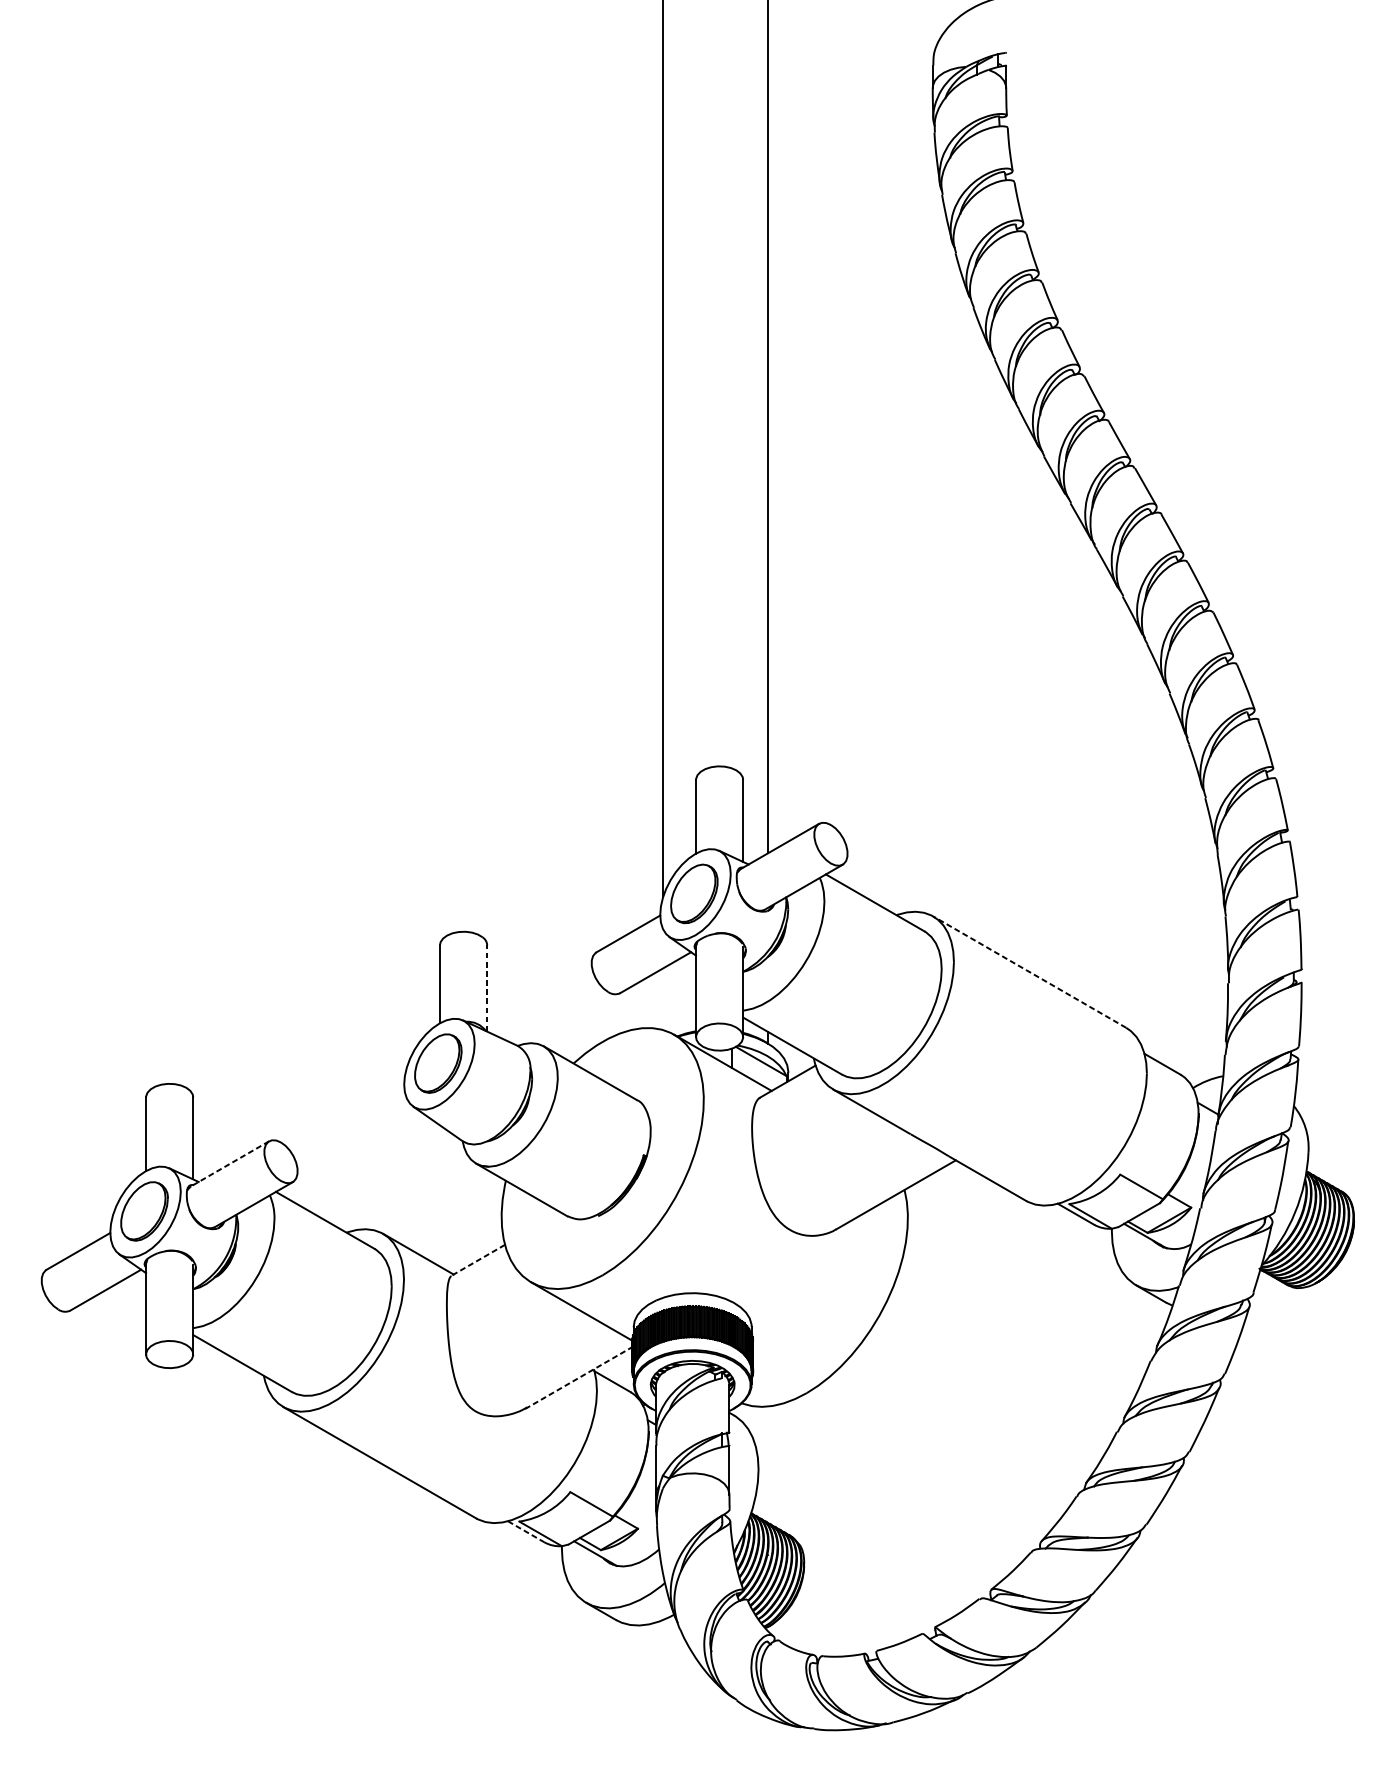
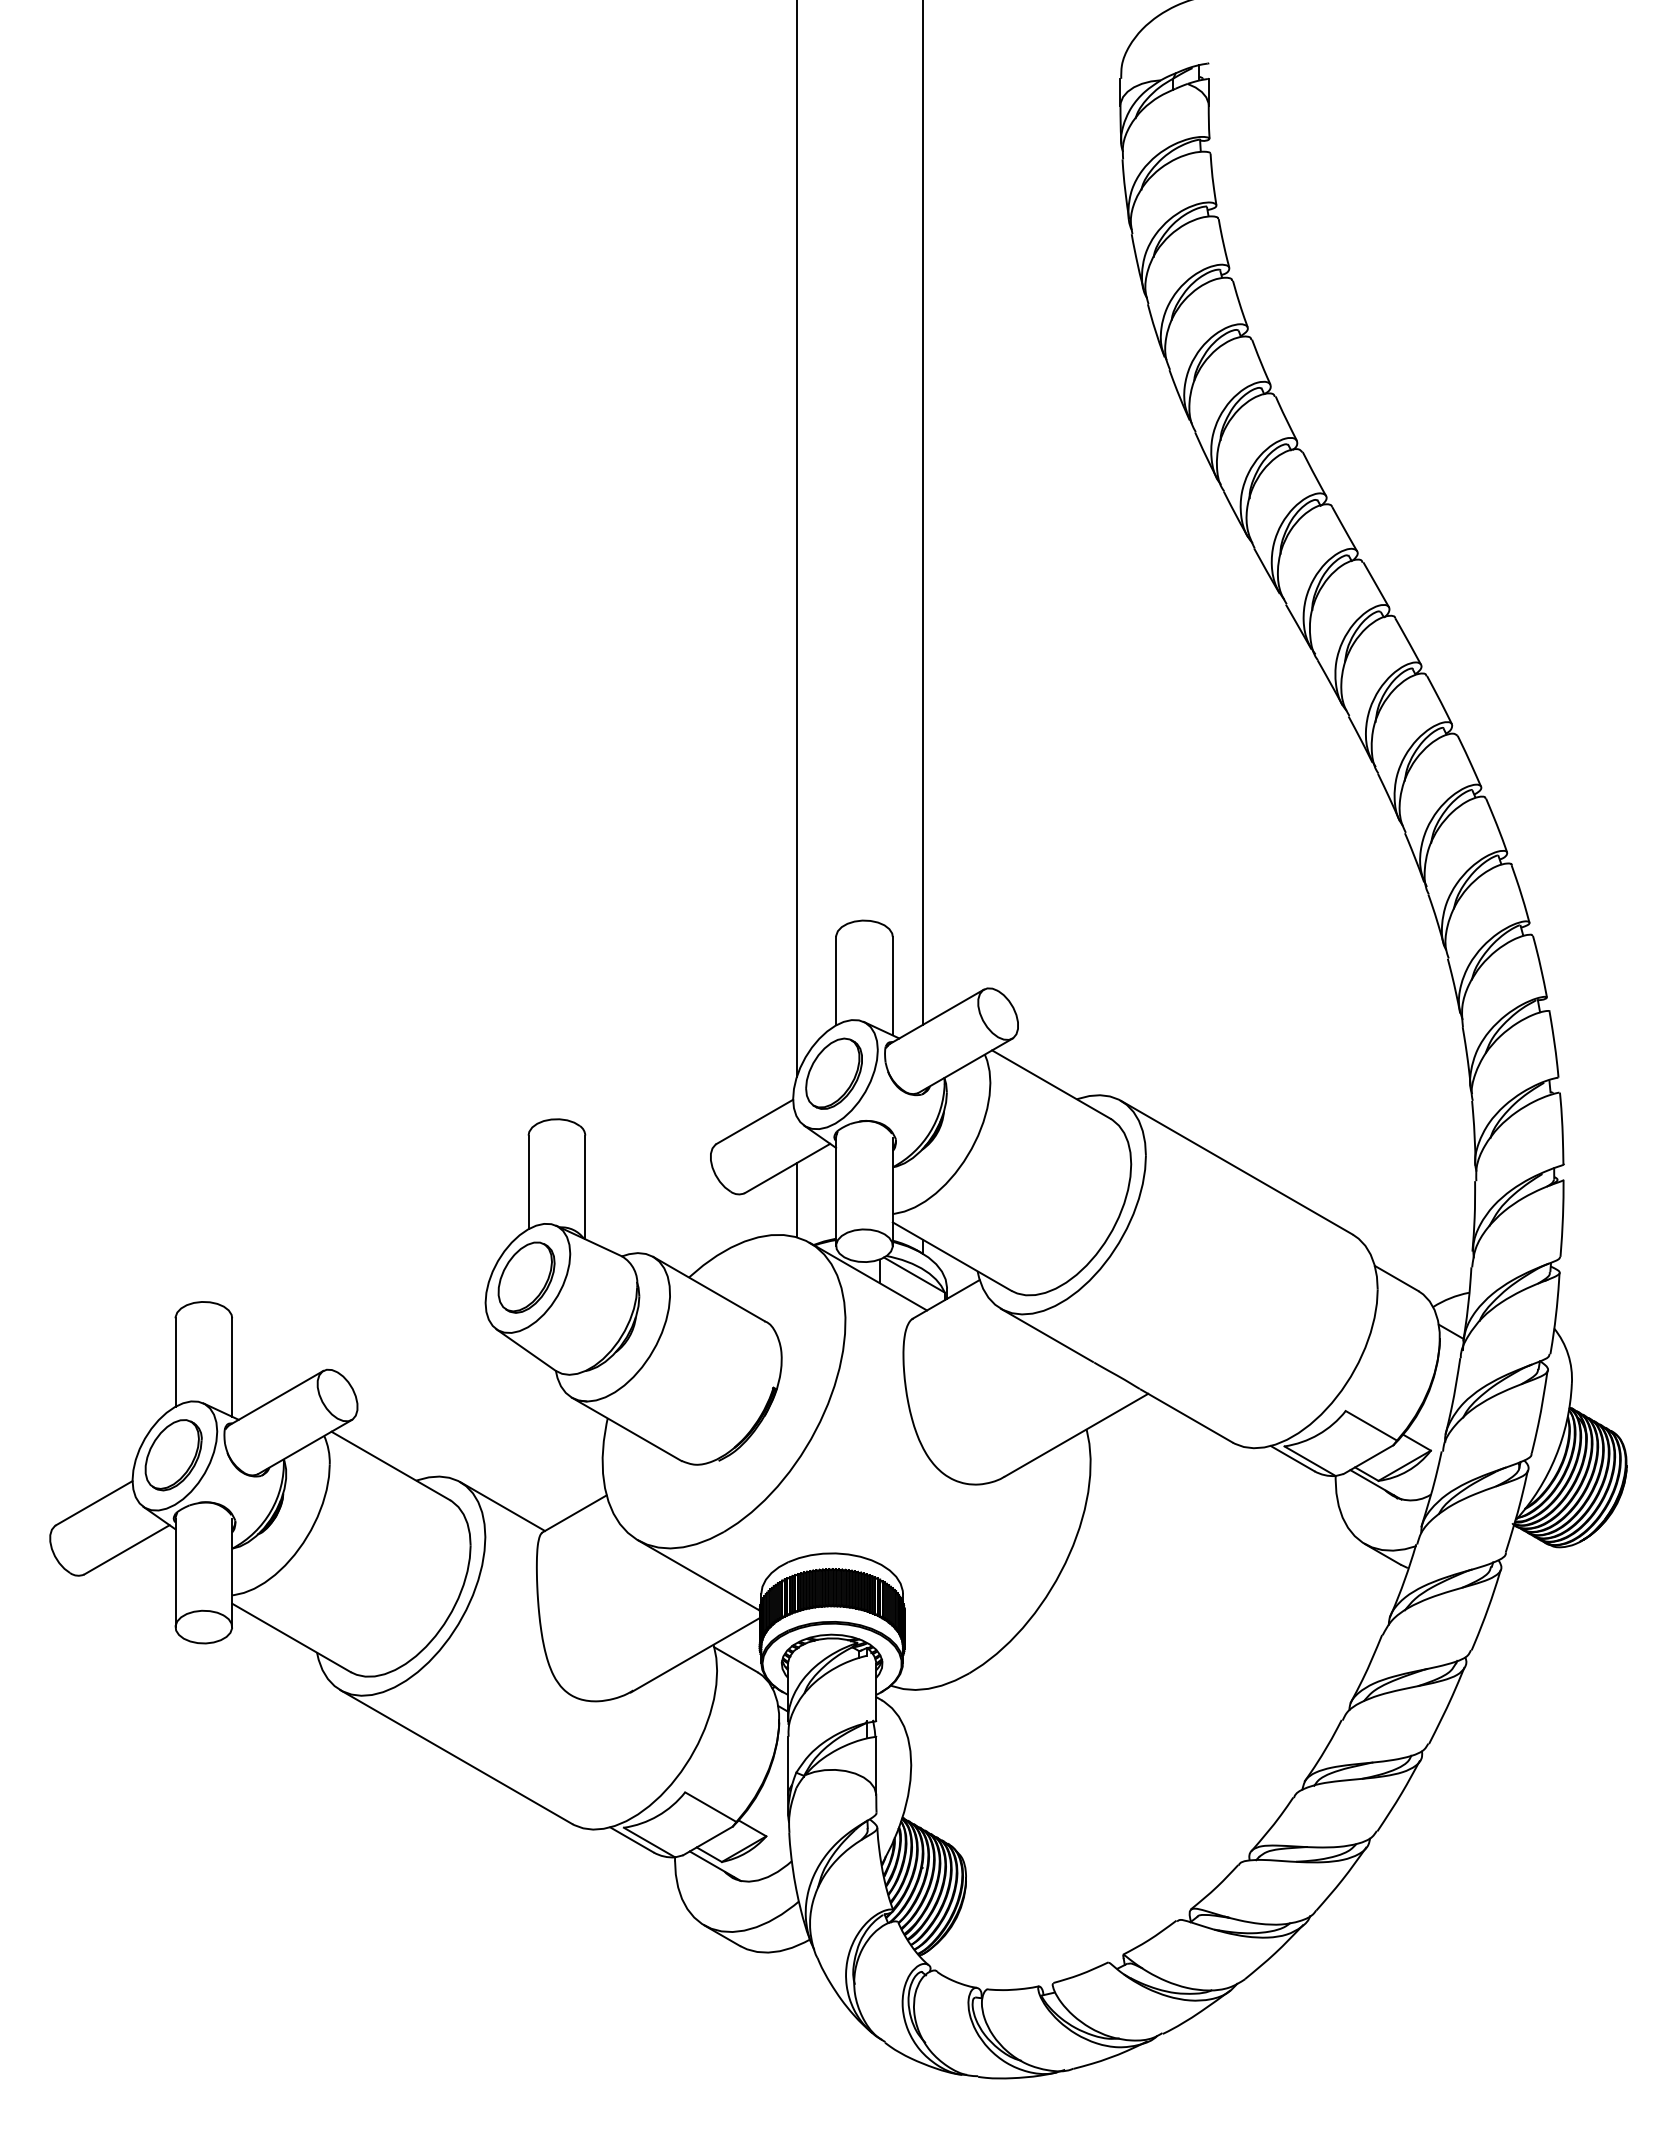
line: (1029, 971) -> (1236, 1167), dashed -> solid
line: (487, 988) -> (585, 1187), dashed -> solid
line: (663, 999) -> (796, 1200), added
line: (230, 1164) -> (276, 1398), dashed -> solid
line: (478, 1260) -> (574, 1514), dashed -> solid
line: (578, 1378) -> (695, 1655), dashed -> solid
line: (526, 1532) -> (632, 1840), dashed -> solid

